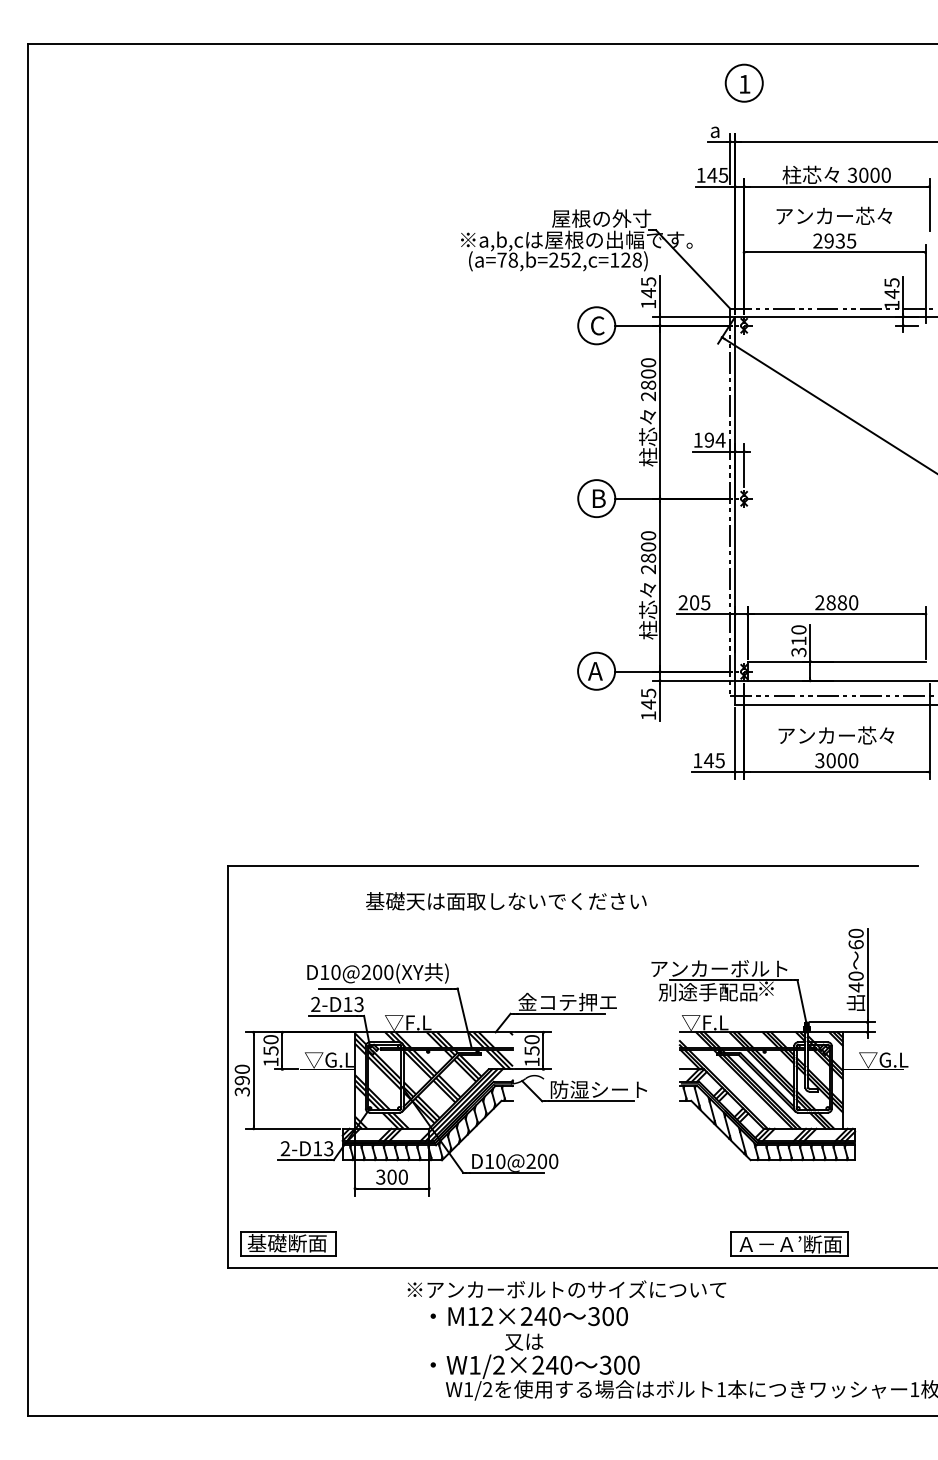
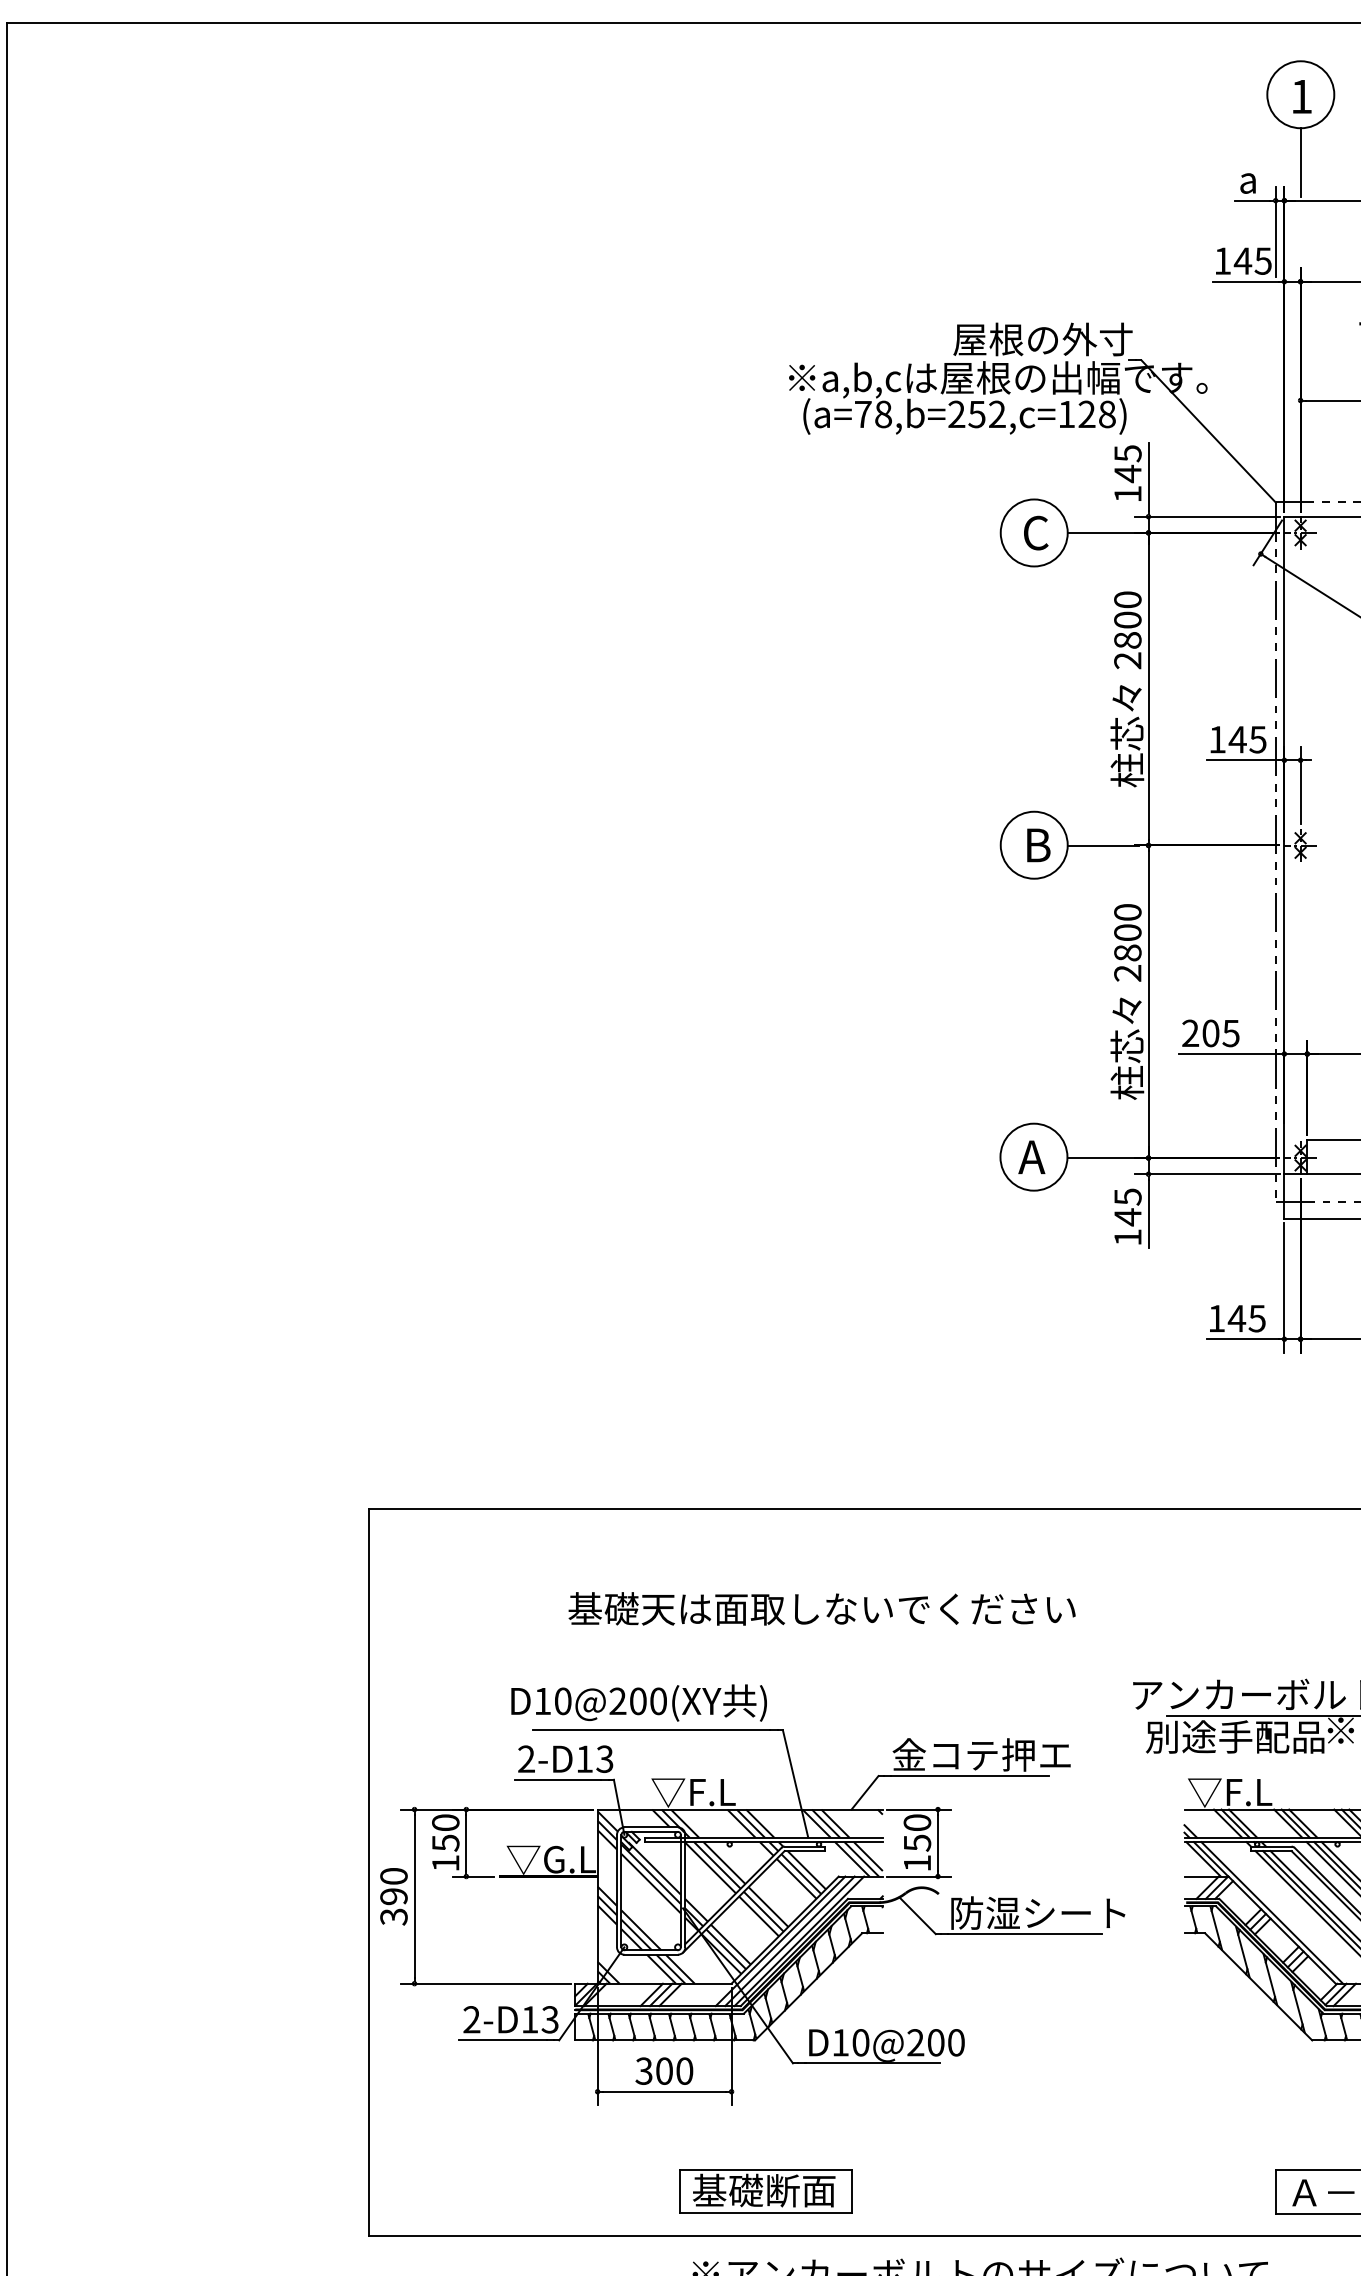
line: (744, 120) -> (1301, 162), added
text: (714, 439) -> (1246, 738), 194 -> 145
text: (506, 901) -> (822, 1609), moved
part: (288, 1243) -> (766, 2190), moved

